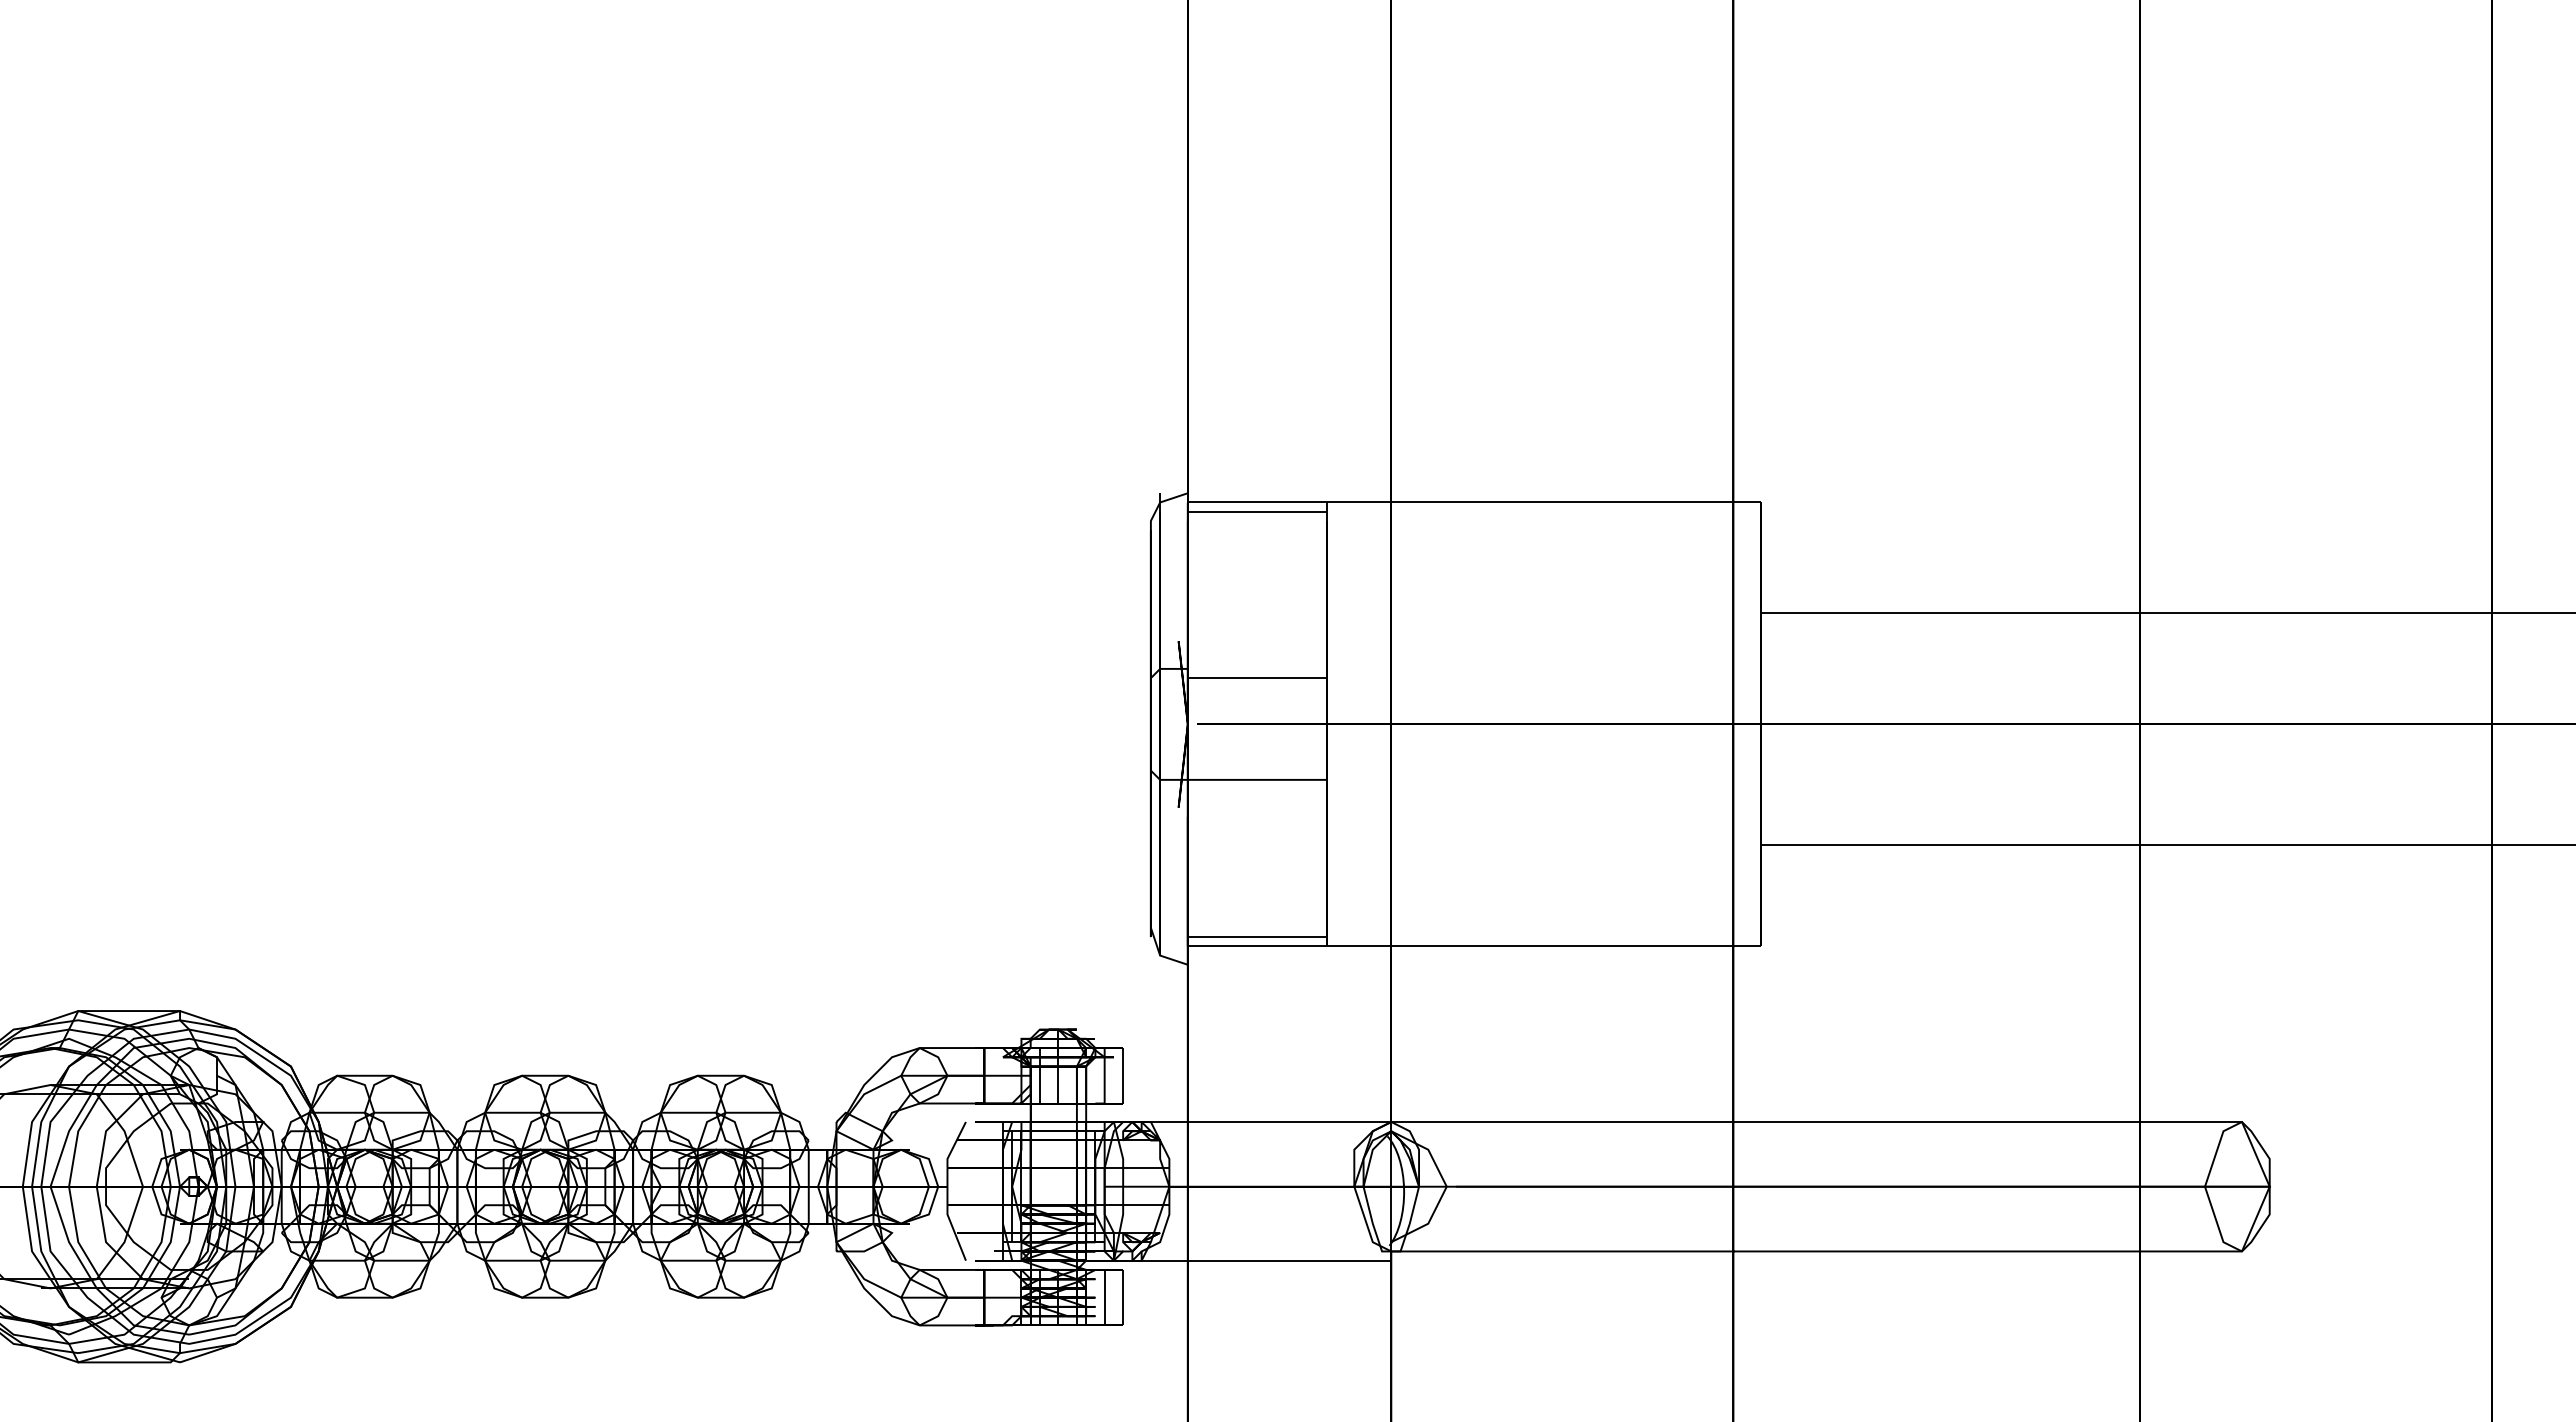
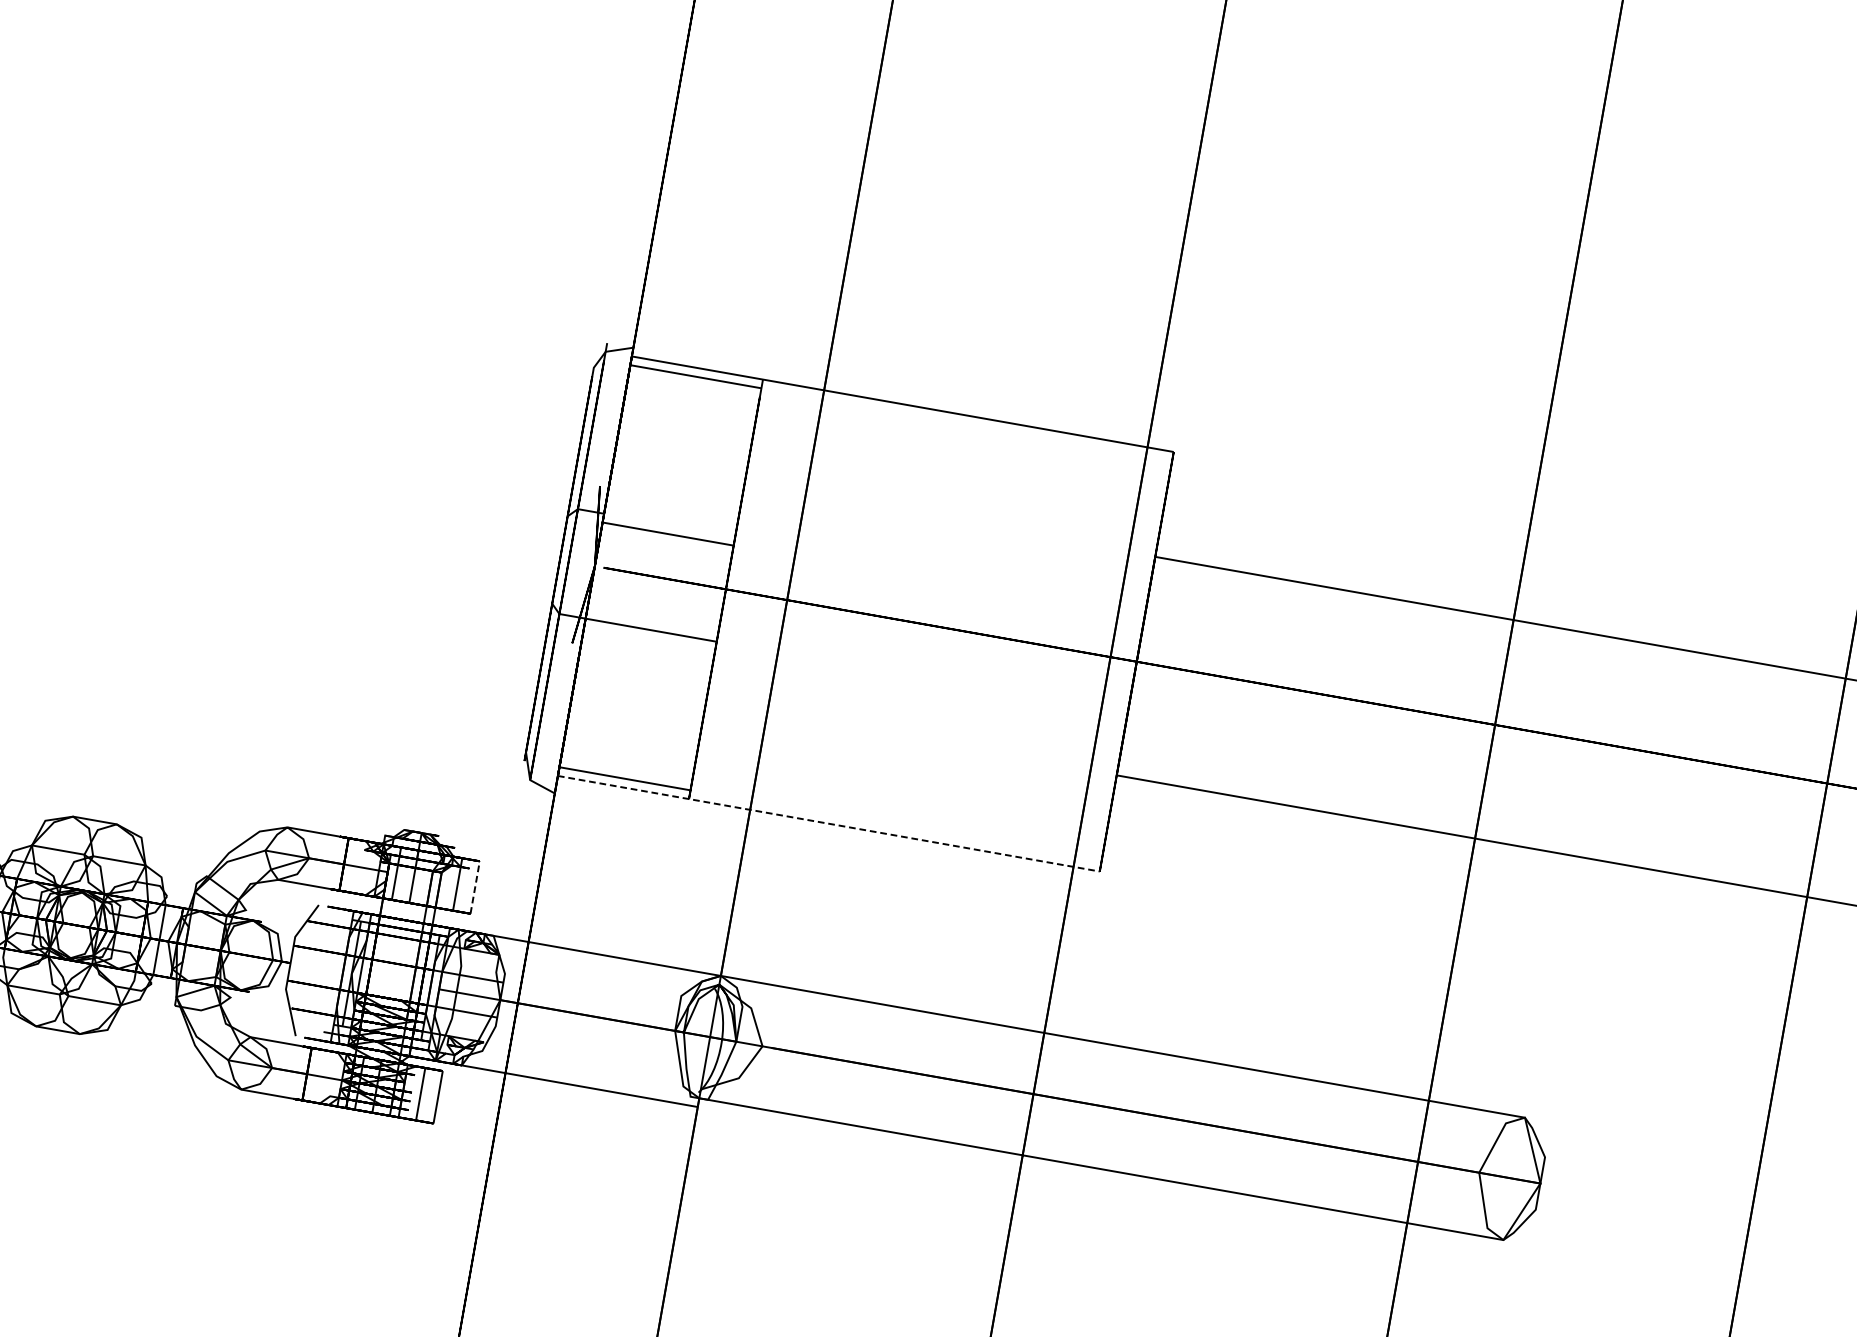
line: (1474, 946) -> (828, 823), solid -> dashed
line: (1123, 1075) -> (475, 887), solid -> dashed

